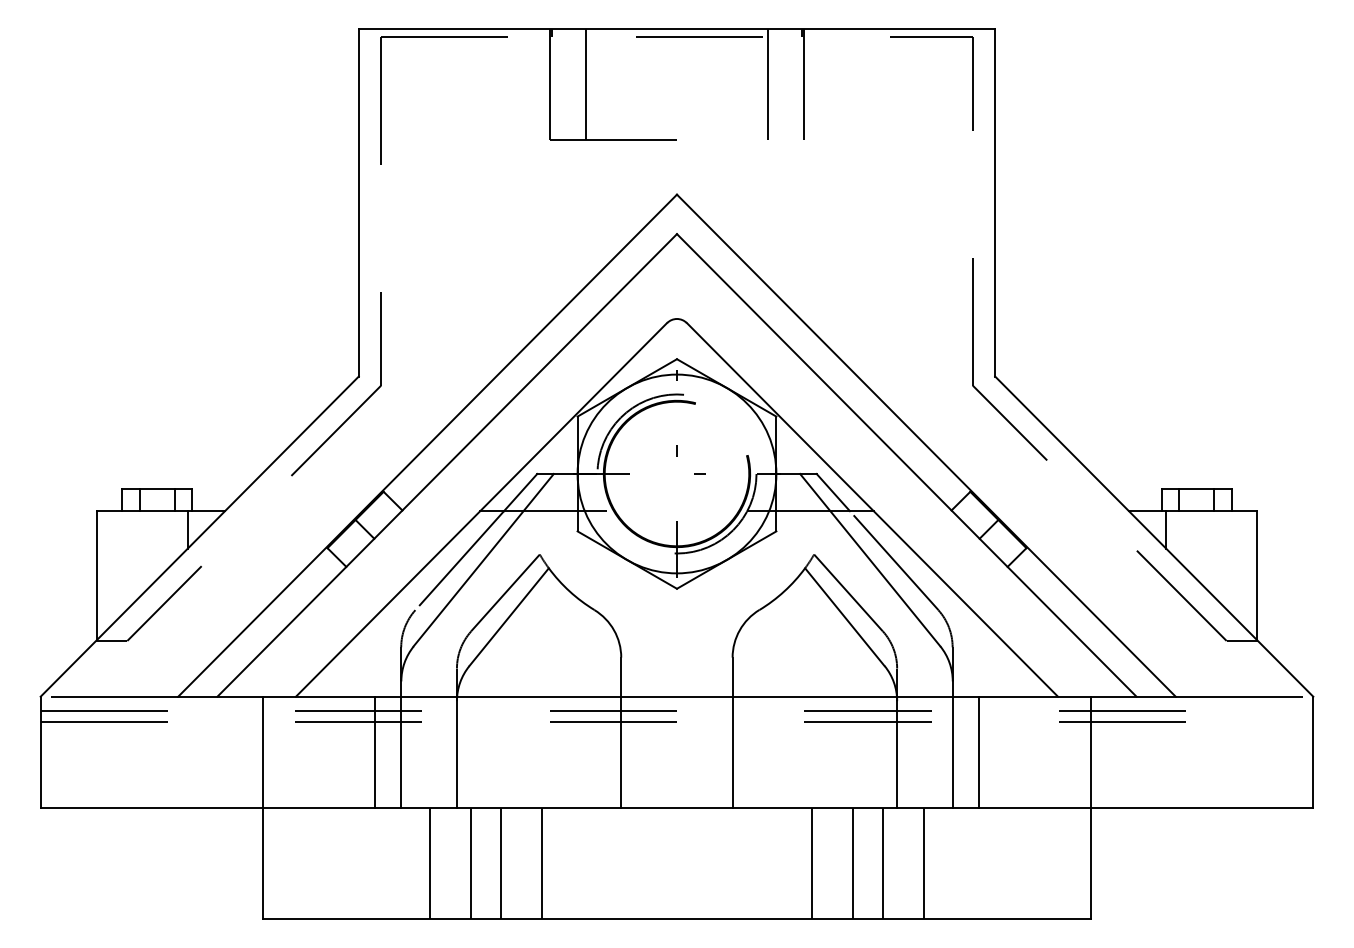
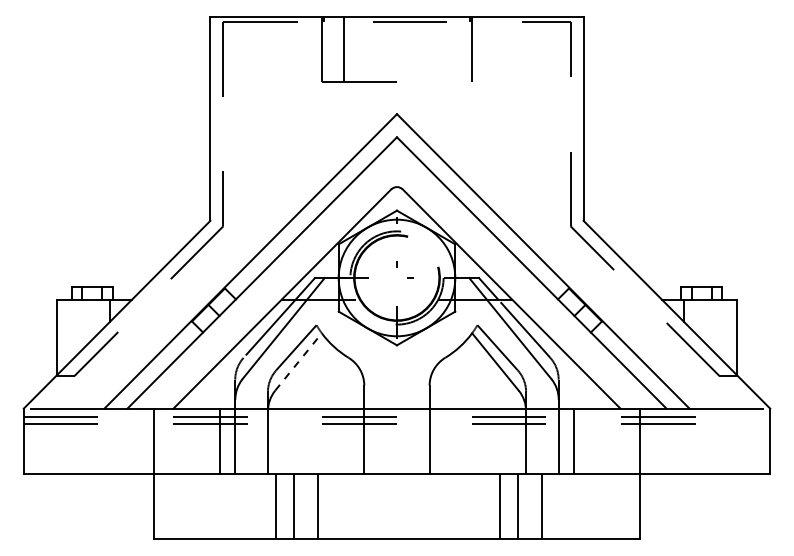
line: (768, 84) -> (450, 49), removed
line: (509, 616) -> (298, 361), solid -> dashed
line: (430, 863) -> (252, 506), removed
line: (812, 863) -> (476, 506), removed

